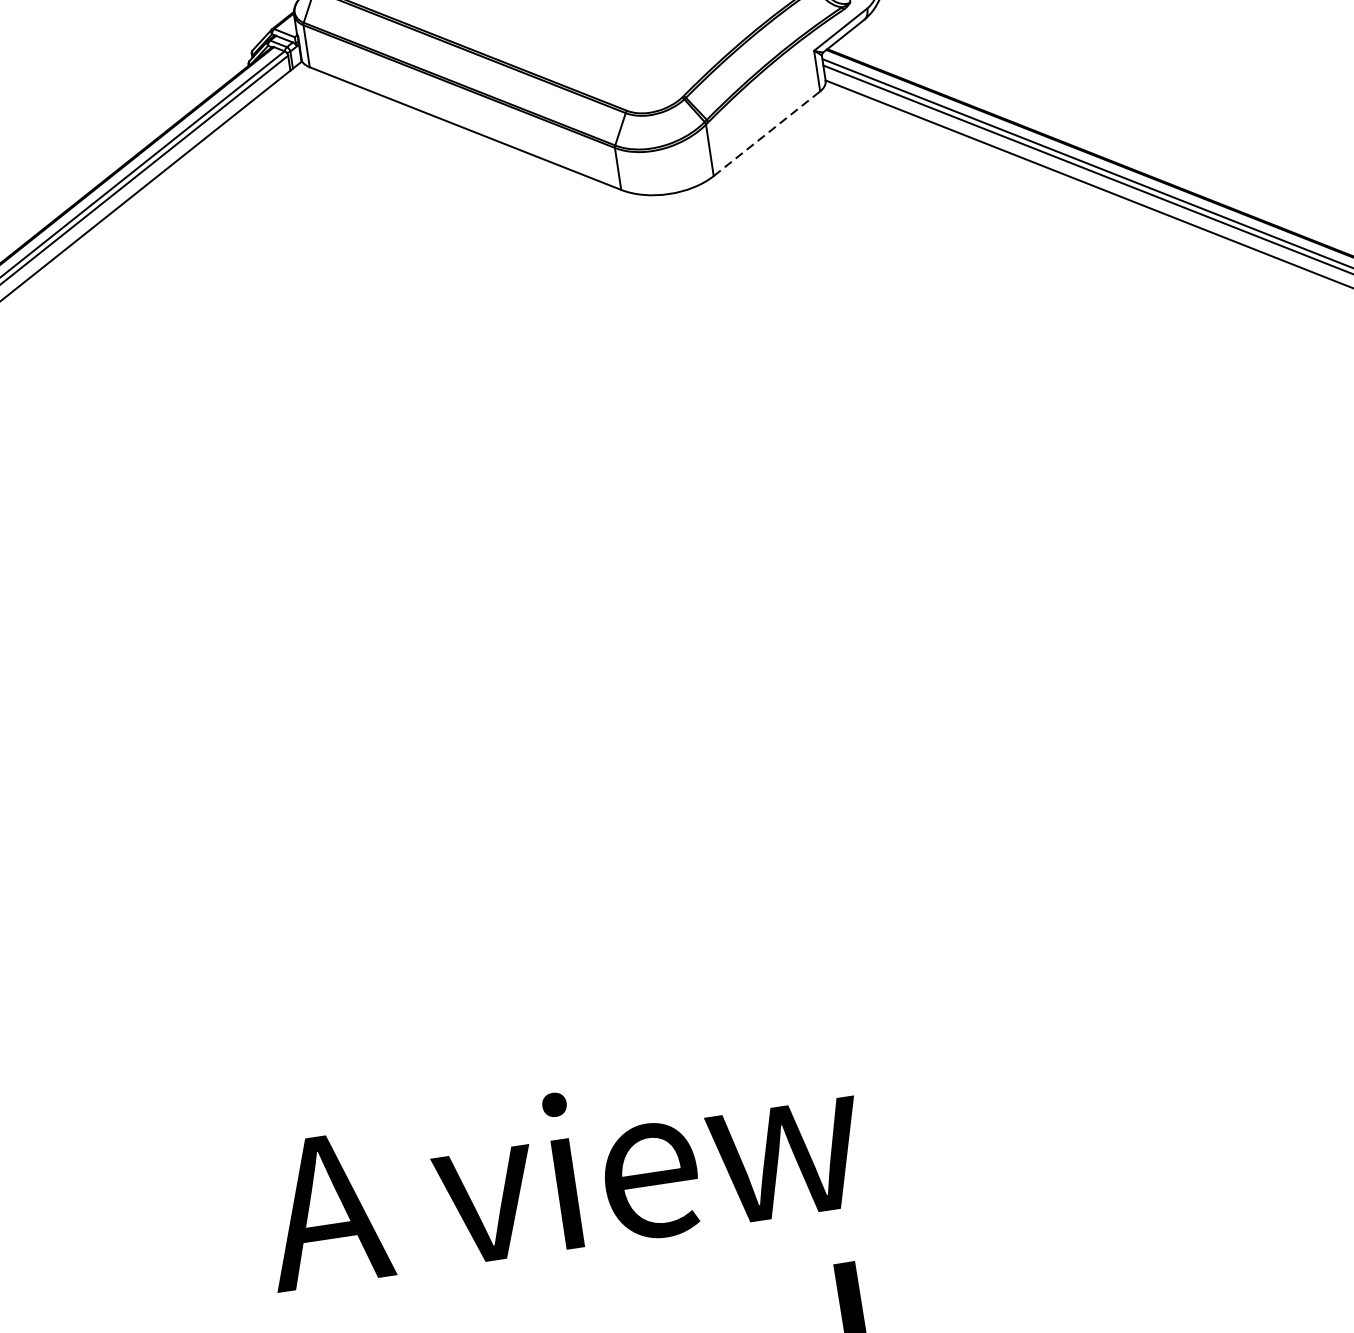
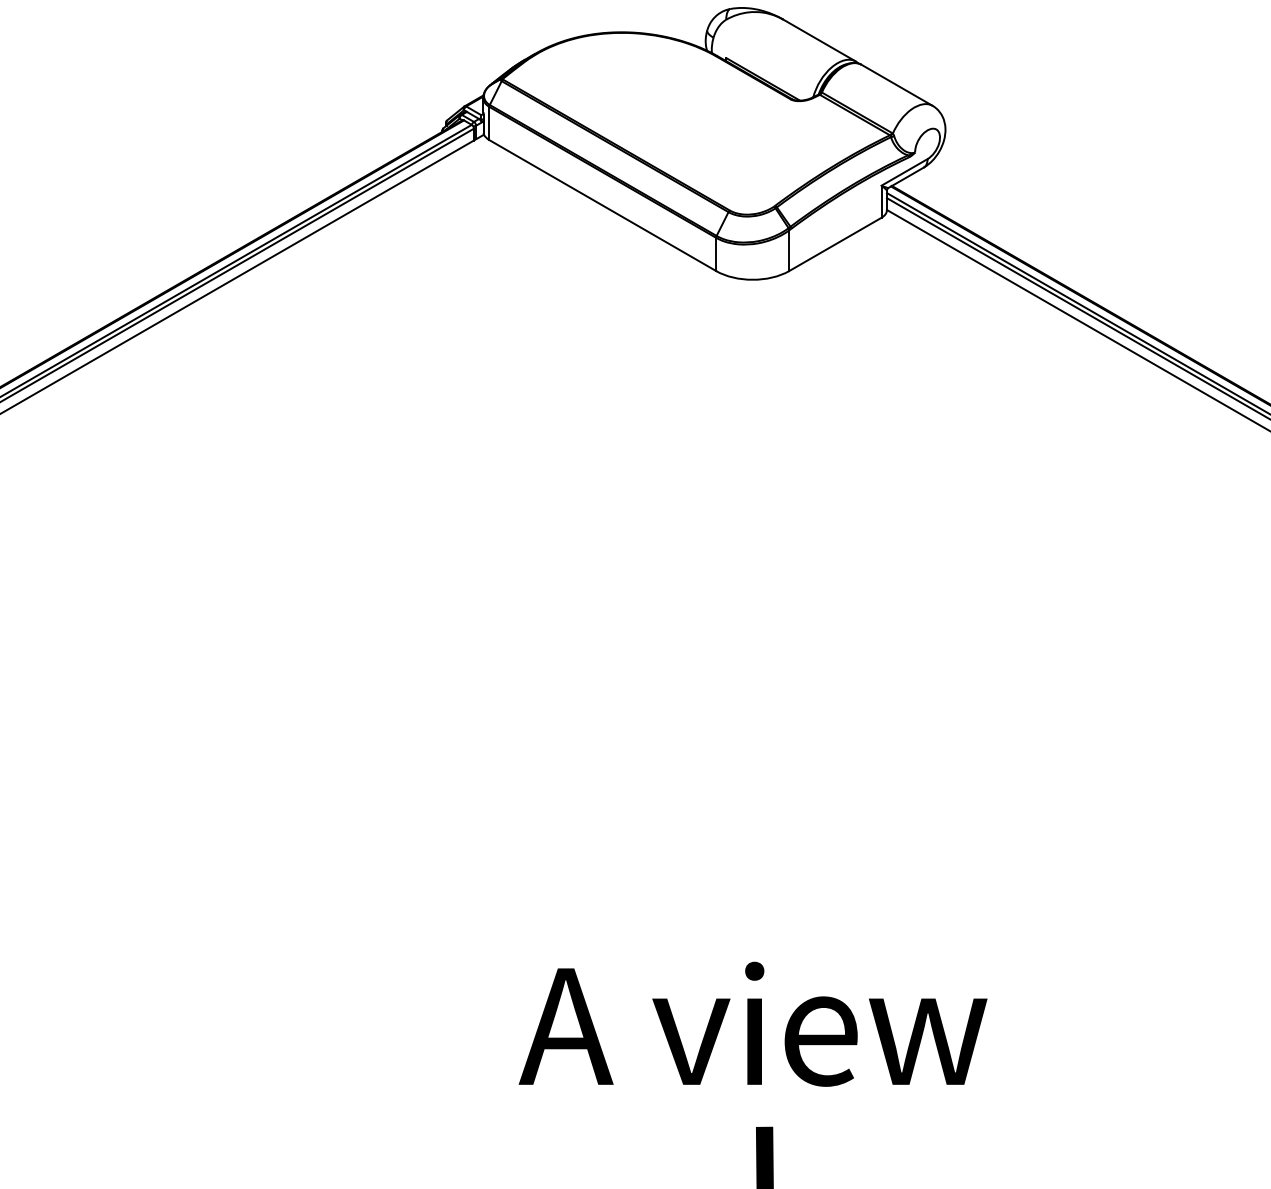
line: (767, 133) -> (835, 244), dashed -> solid
text: (561, 1171) -> (752, 1023), moved

